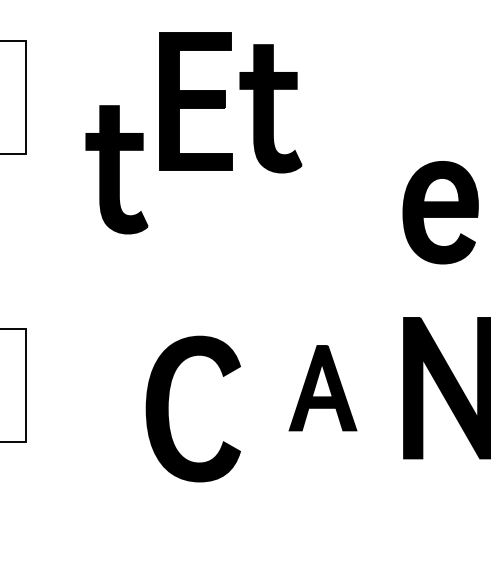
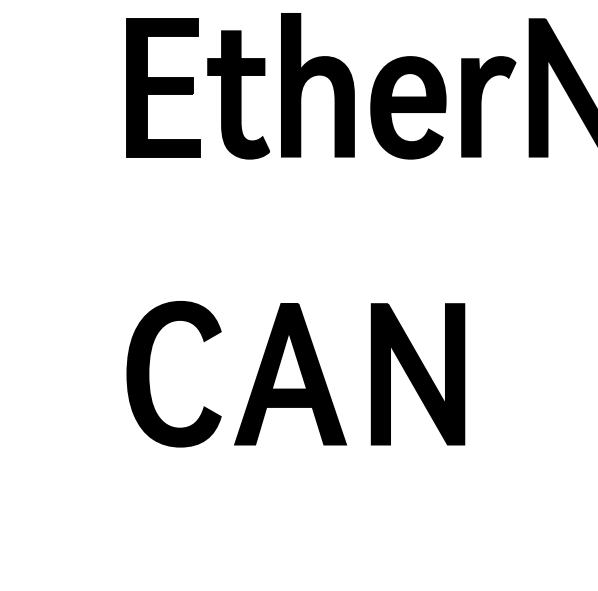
part: (344, 91) -> (312, 77), added
part: (116, 169) -> (84, 155), removed
part: (440, 212) -> (408, 107), moved
part: (322, 388) -> (290, 374), size x1.67
part: (168, 409) -> (149, 374), moved

